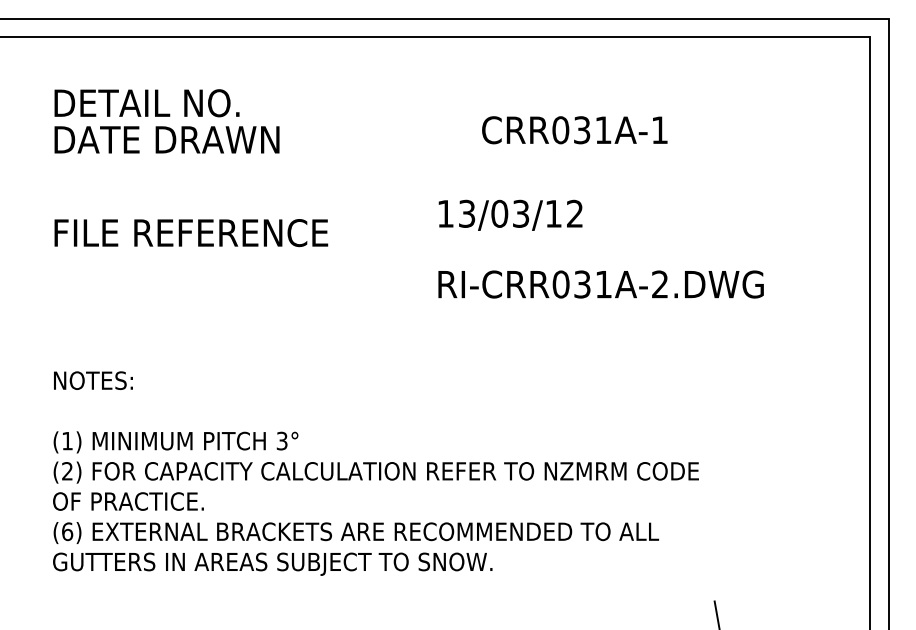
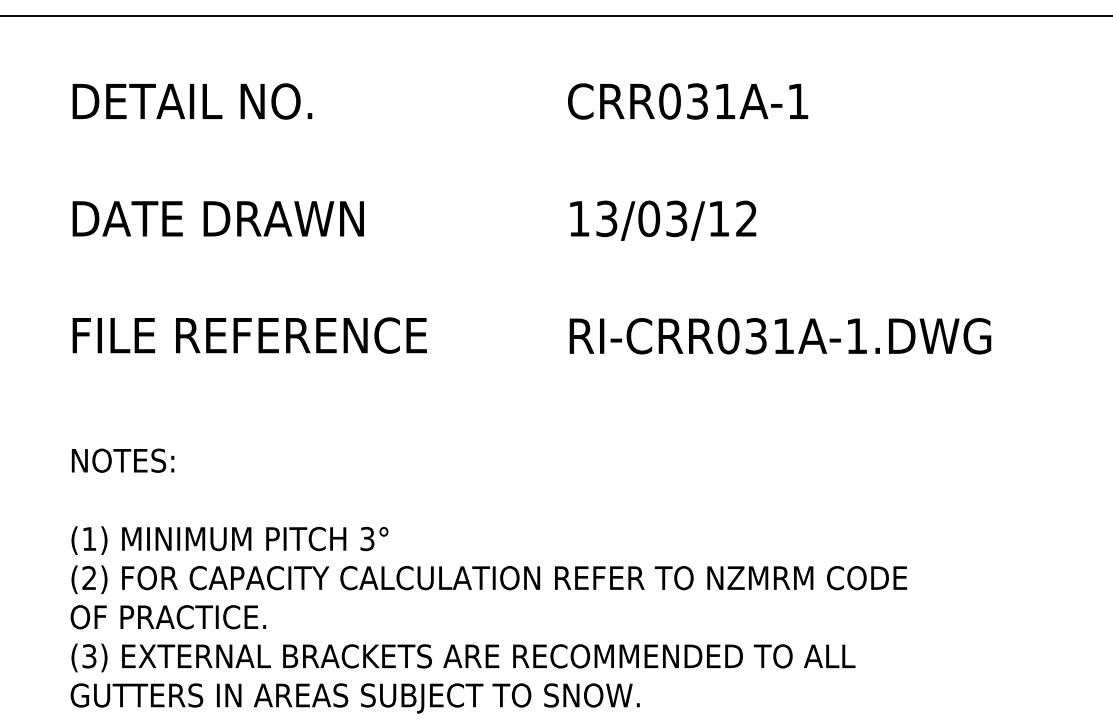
text: (574, 130) -> (687, 101), moved
text: (166, 139) -> (217, 218), moved
text: (510, 214) -> (663, 219), moved
text: (191, 233) -> (250, 336), moved
text: (659, 284) -> (856, 336), RI-CRR031A-2.DWG -> RI-CRR031A-1.DWG
text: (67, 531) -> (89, 656), (6) -> (3)

